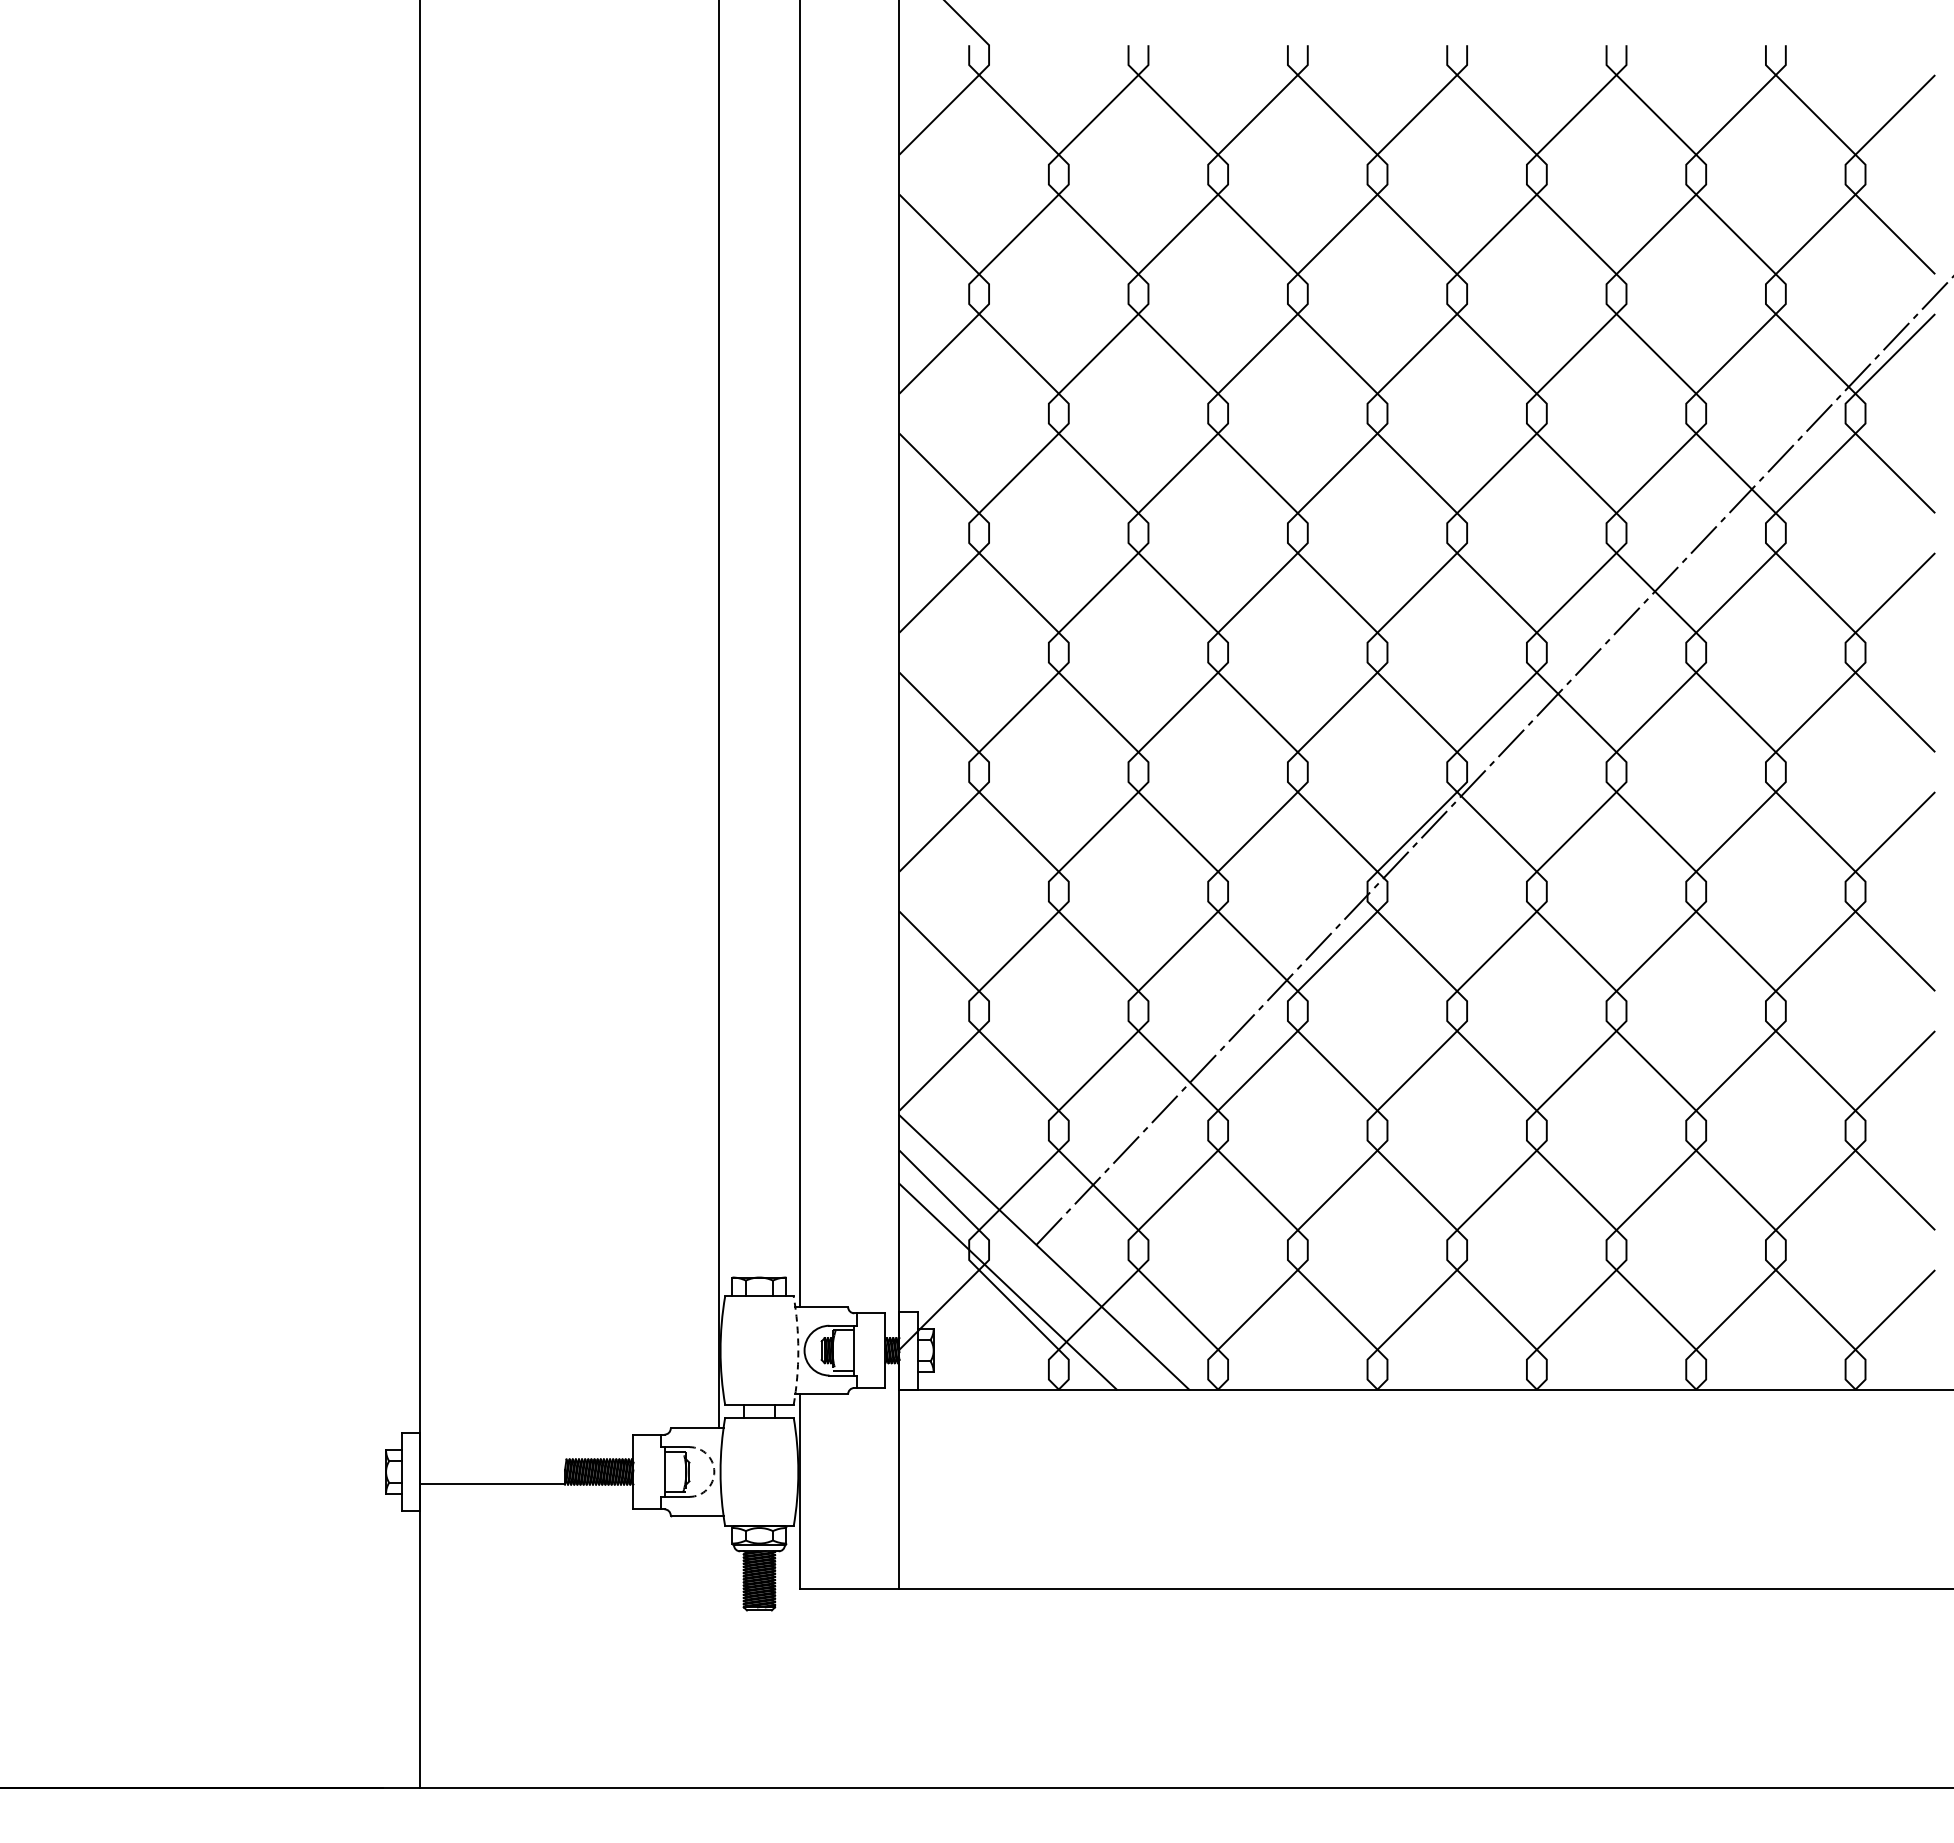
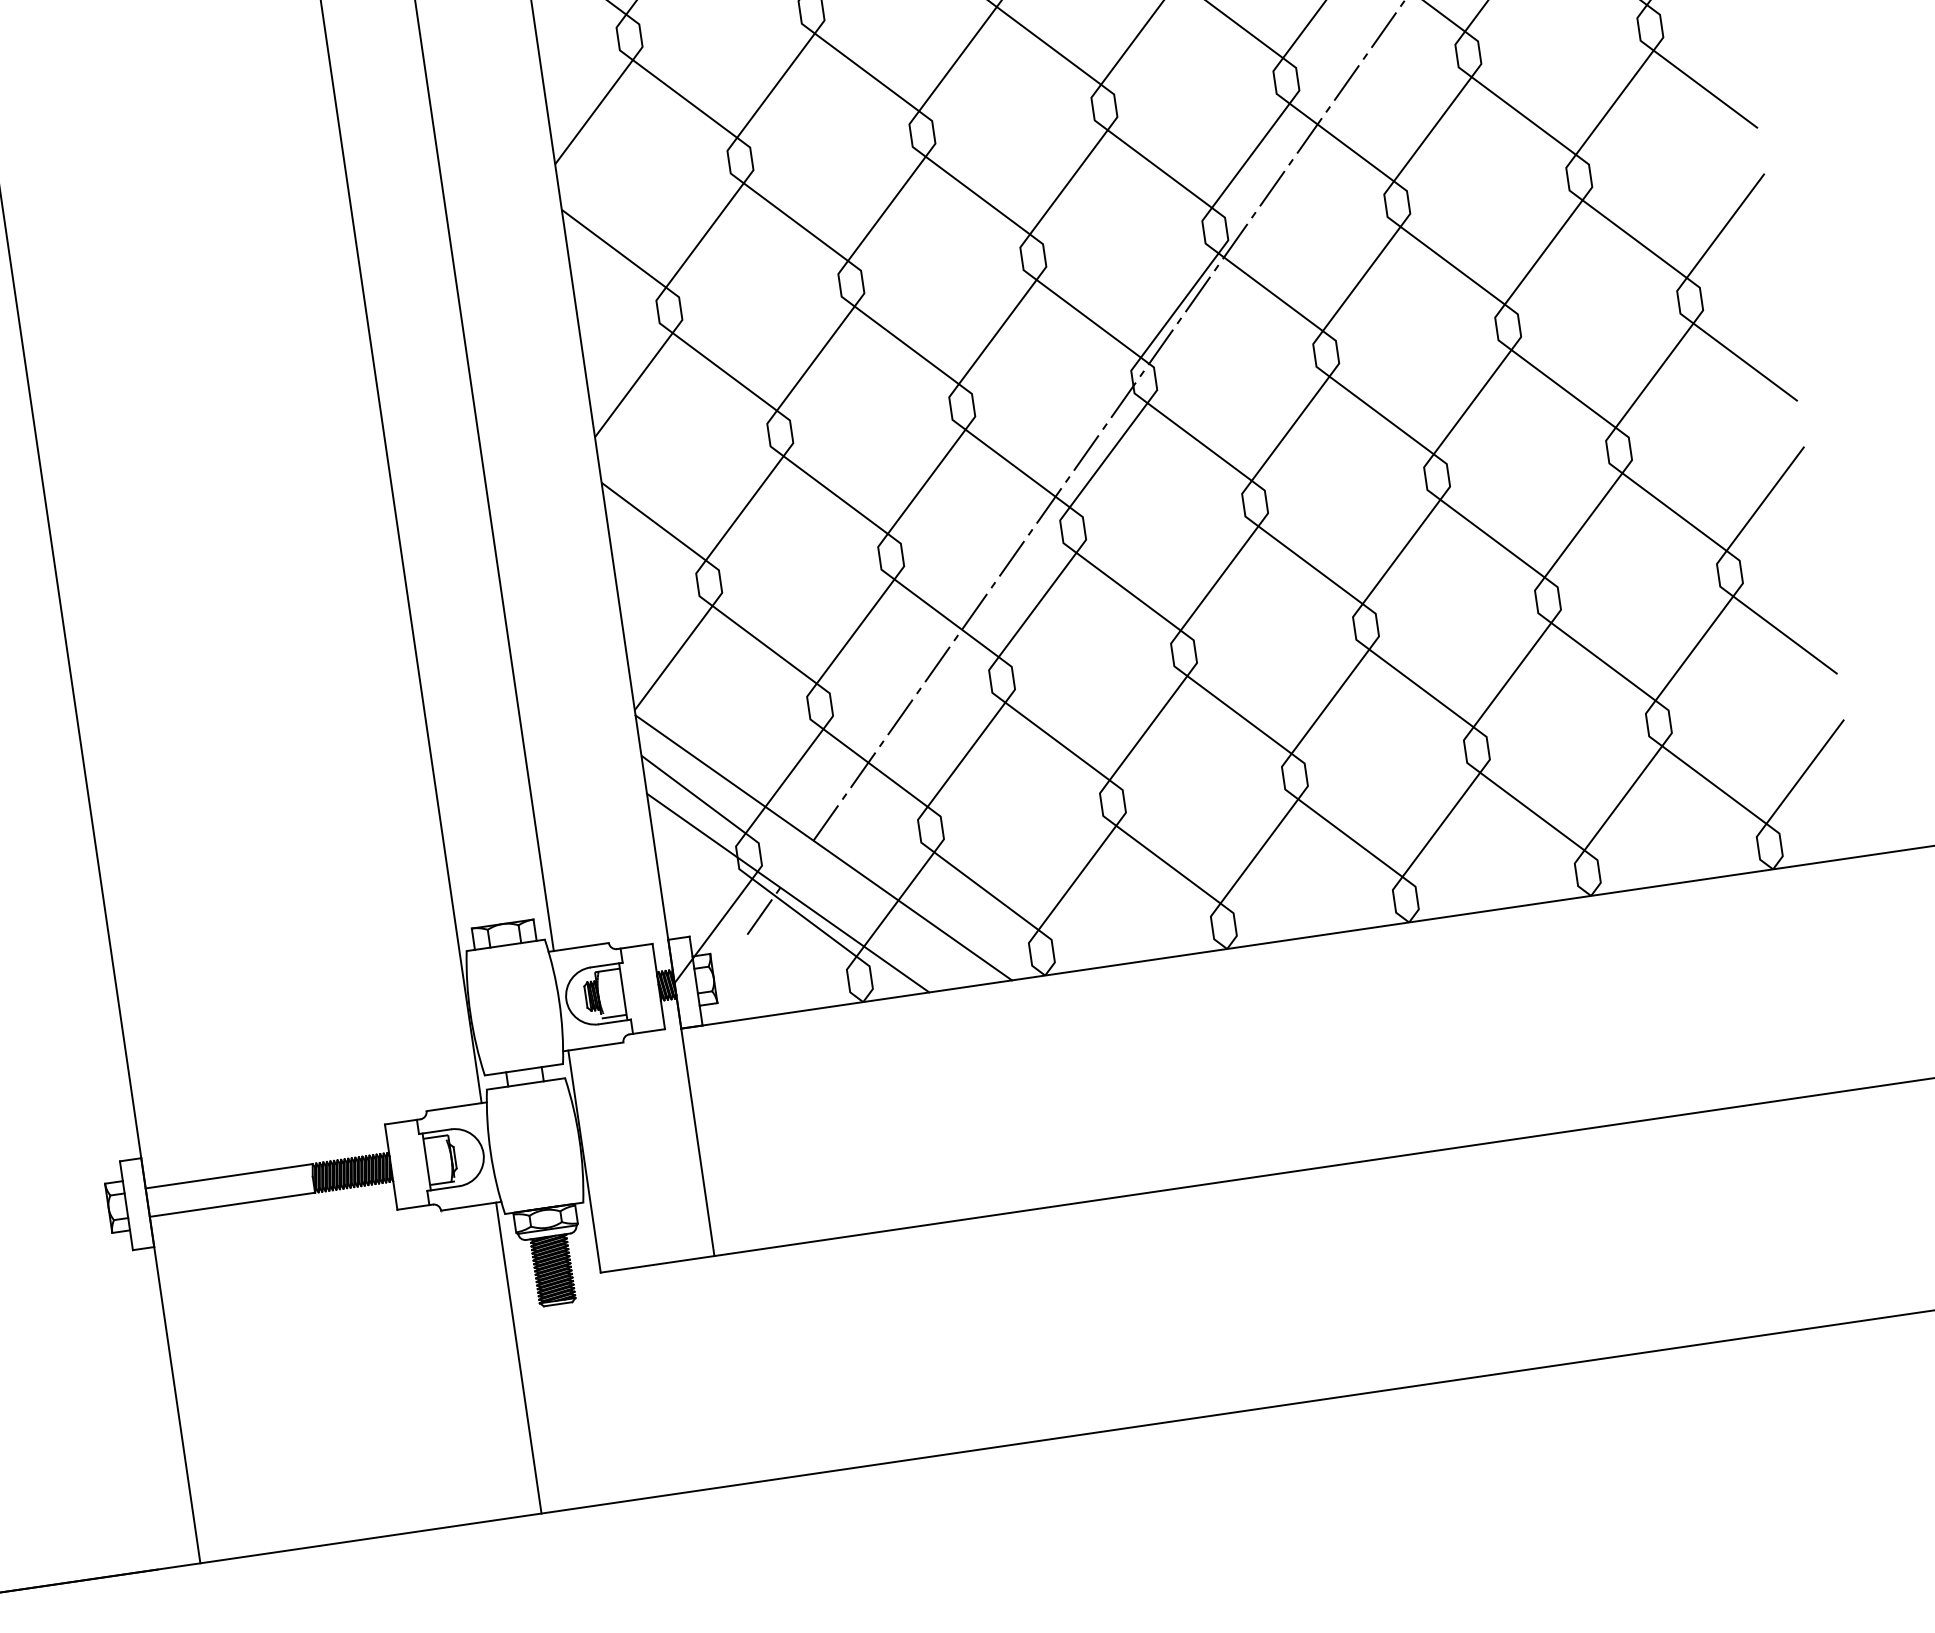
line: (984, 1299) -> (763, 911), added
arc: (798, 1350) -> (559, 1000), dashed -> solid
line: (493, 1459) -> (229, 1176), added
arc: (714, 1472) -> (483, 1154), dashed -> solid
line: (719, 1651) -> (519, 1357), added

